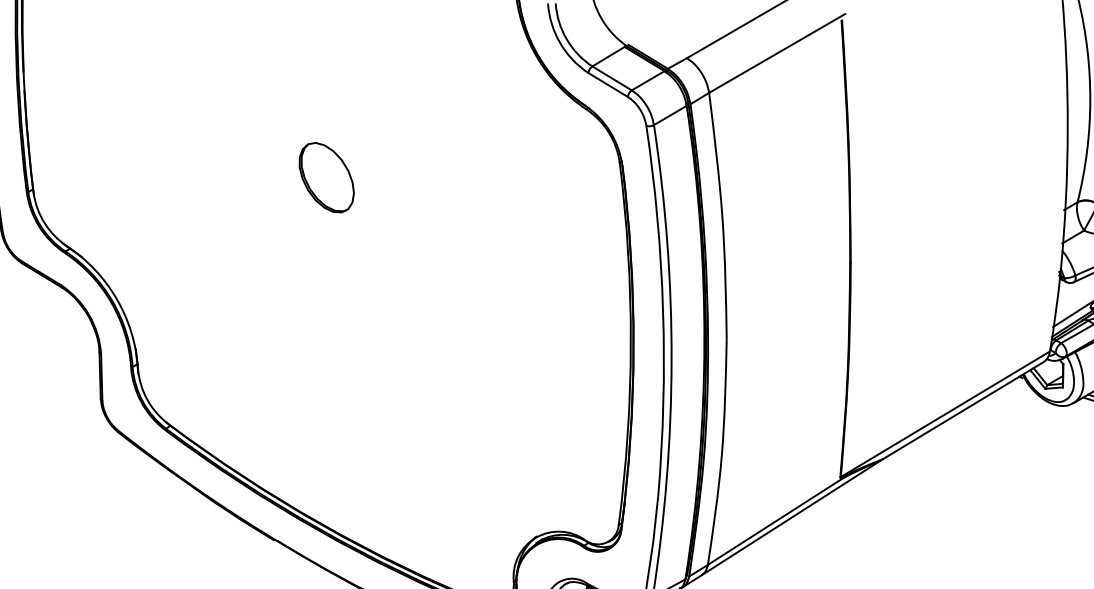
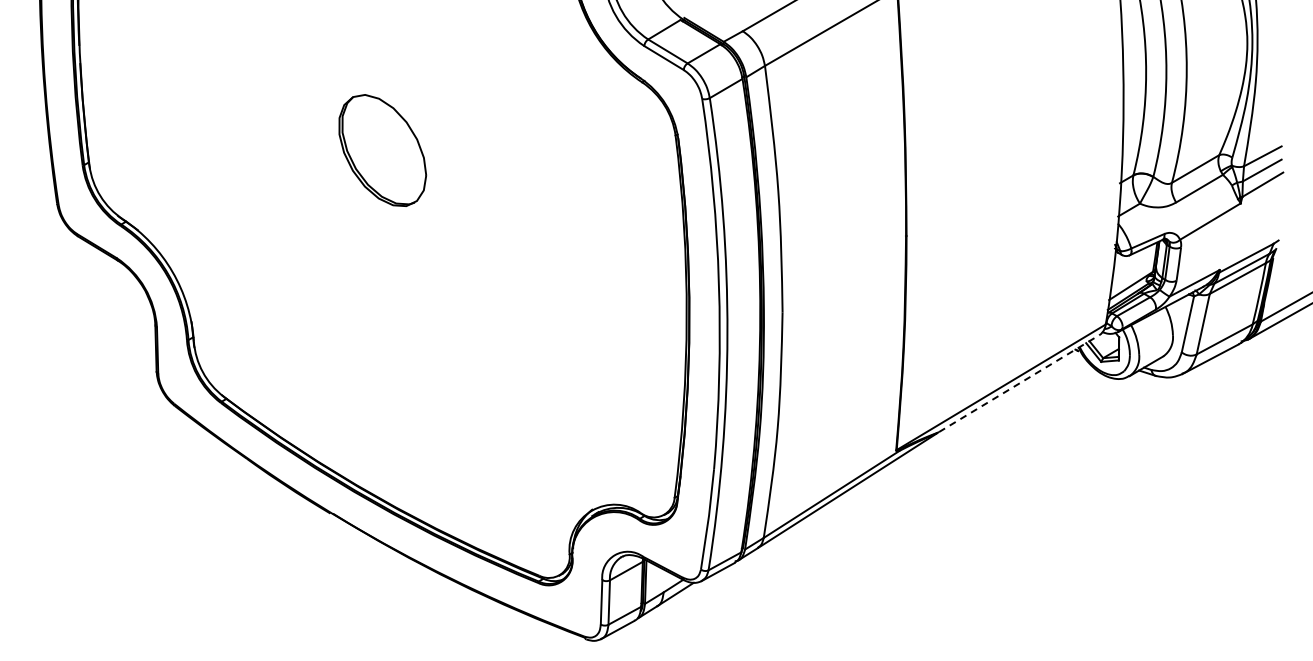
part: (326, 177) -> (382, 150), size x1.6
line: (963, 410) -> (1019, 383), solid -> dashed

